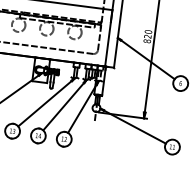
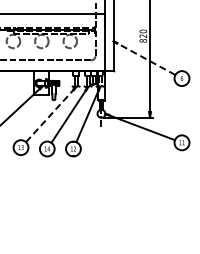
line: (147, 59) -> (145, 58), solid -> dashed
line: (45, 103) -> (50, 115), solid -> dashed

